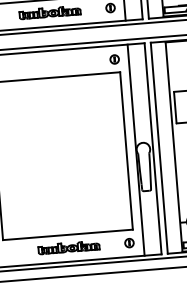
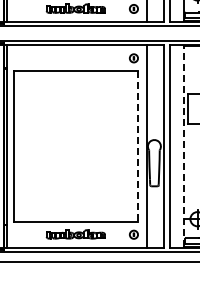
line: (173, 147) -> (183, 146), solid -> dashed
line: (126, 150) -> (138, 146), solid -> dashed

